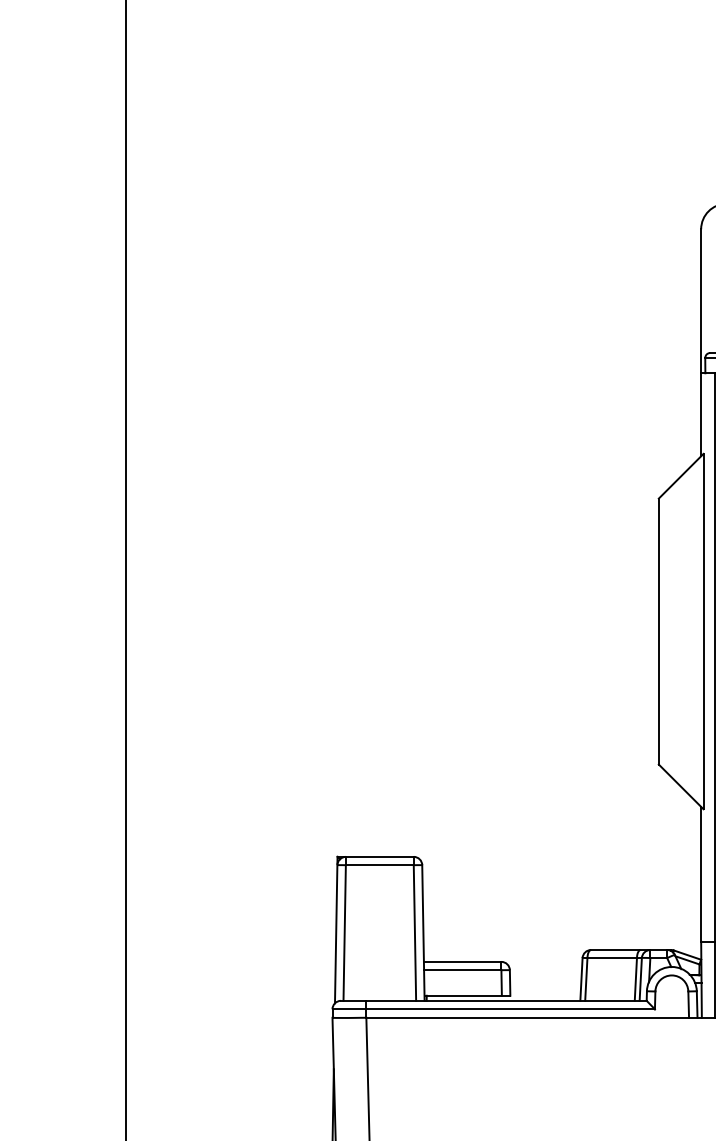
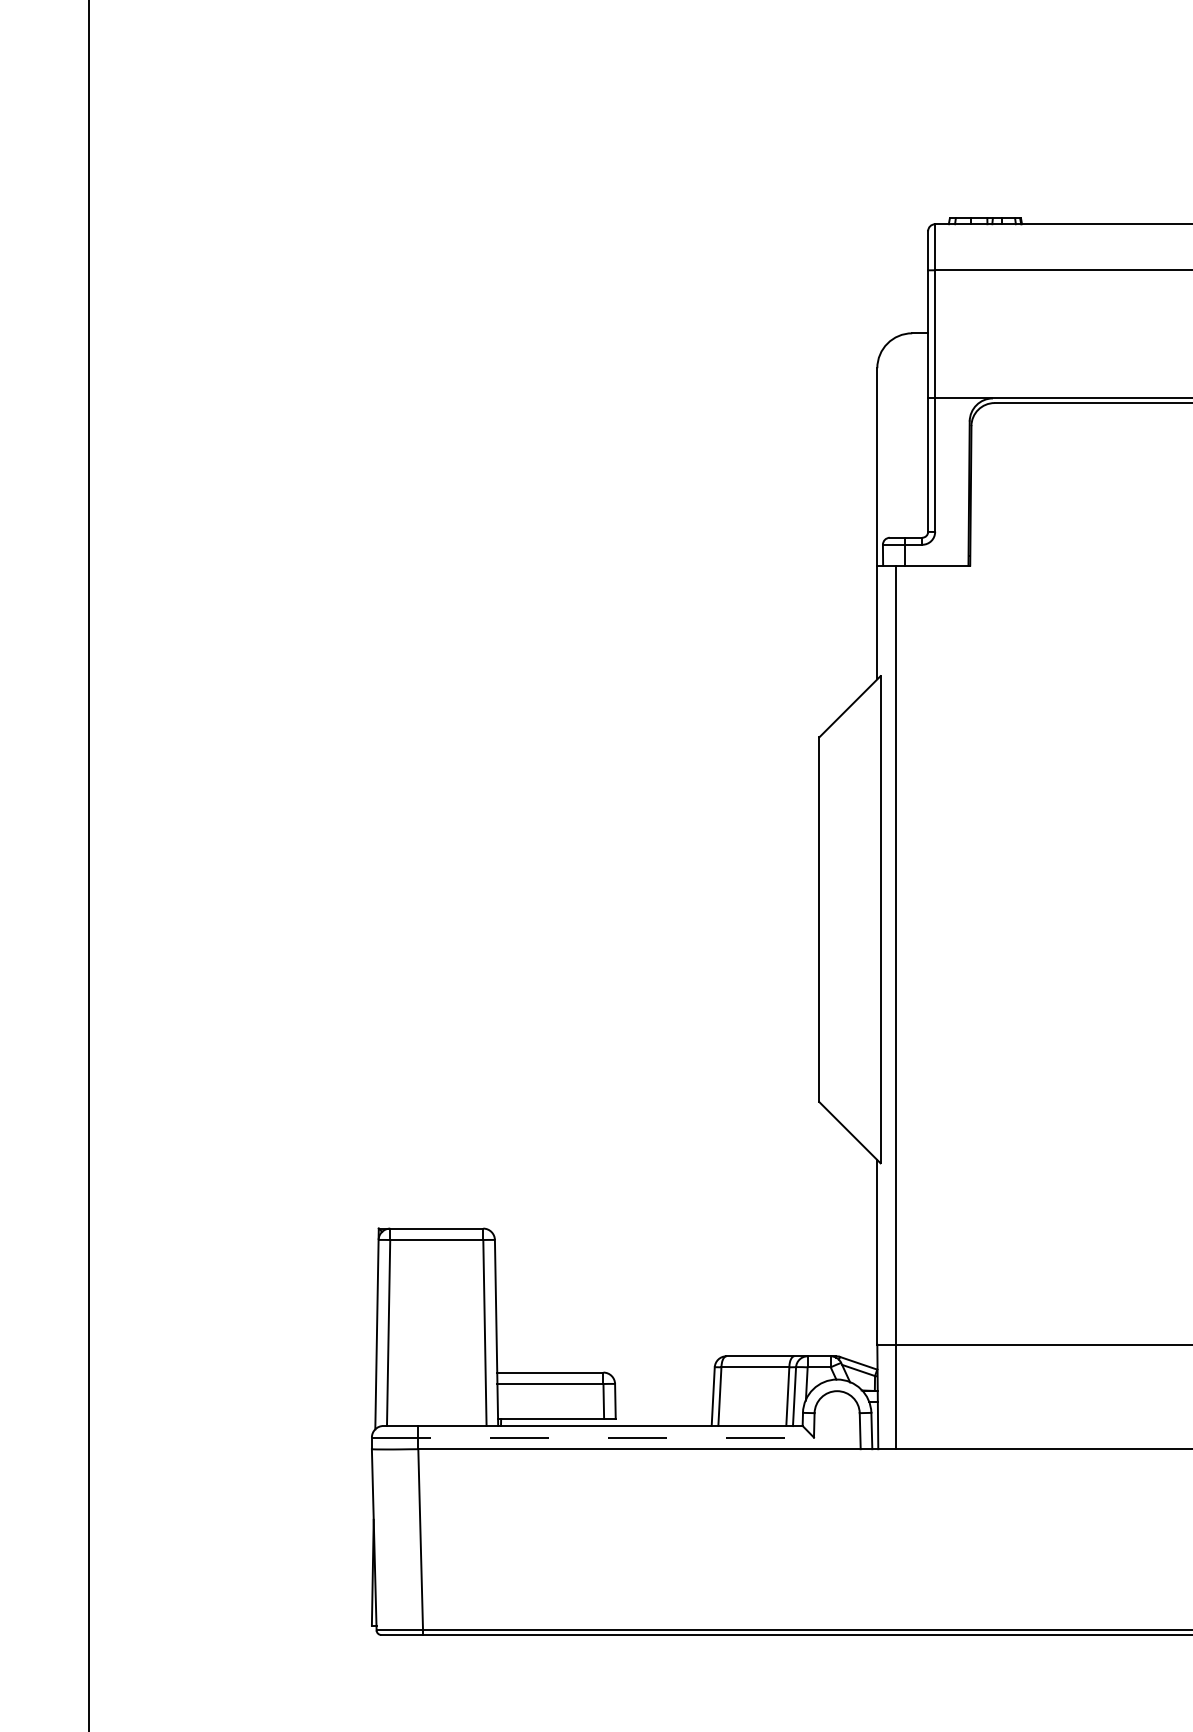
line: (494, 1009) -> (593, 1437), solid -> dashed

